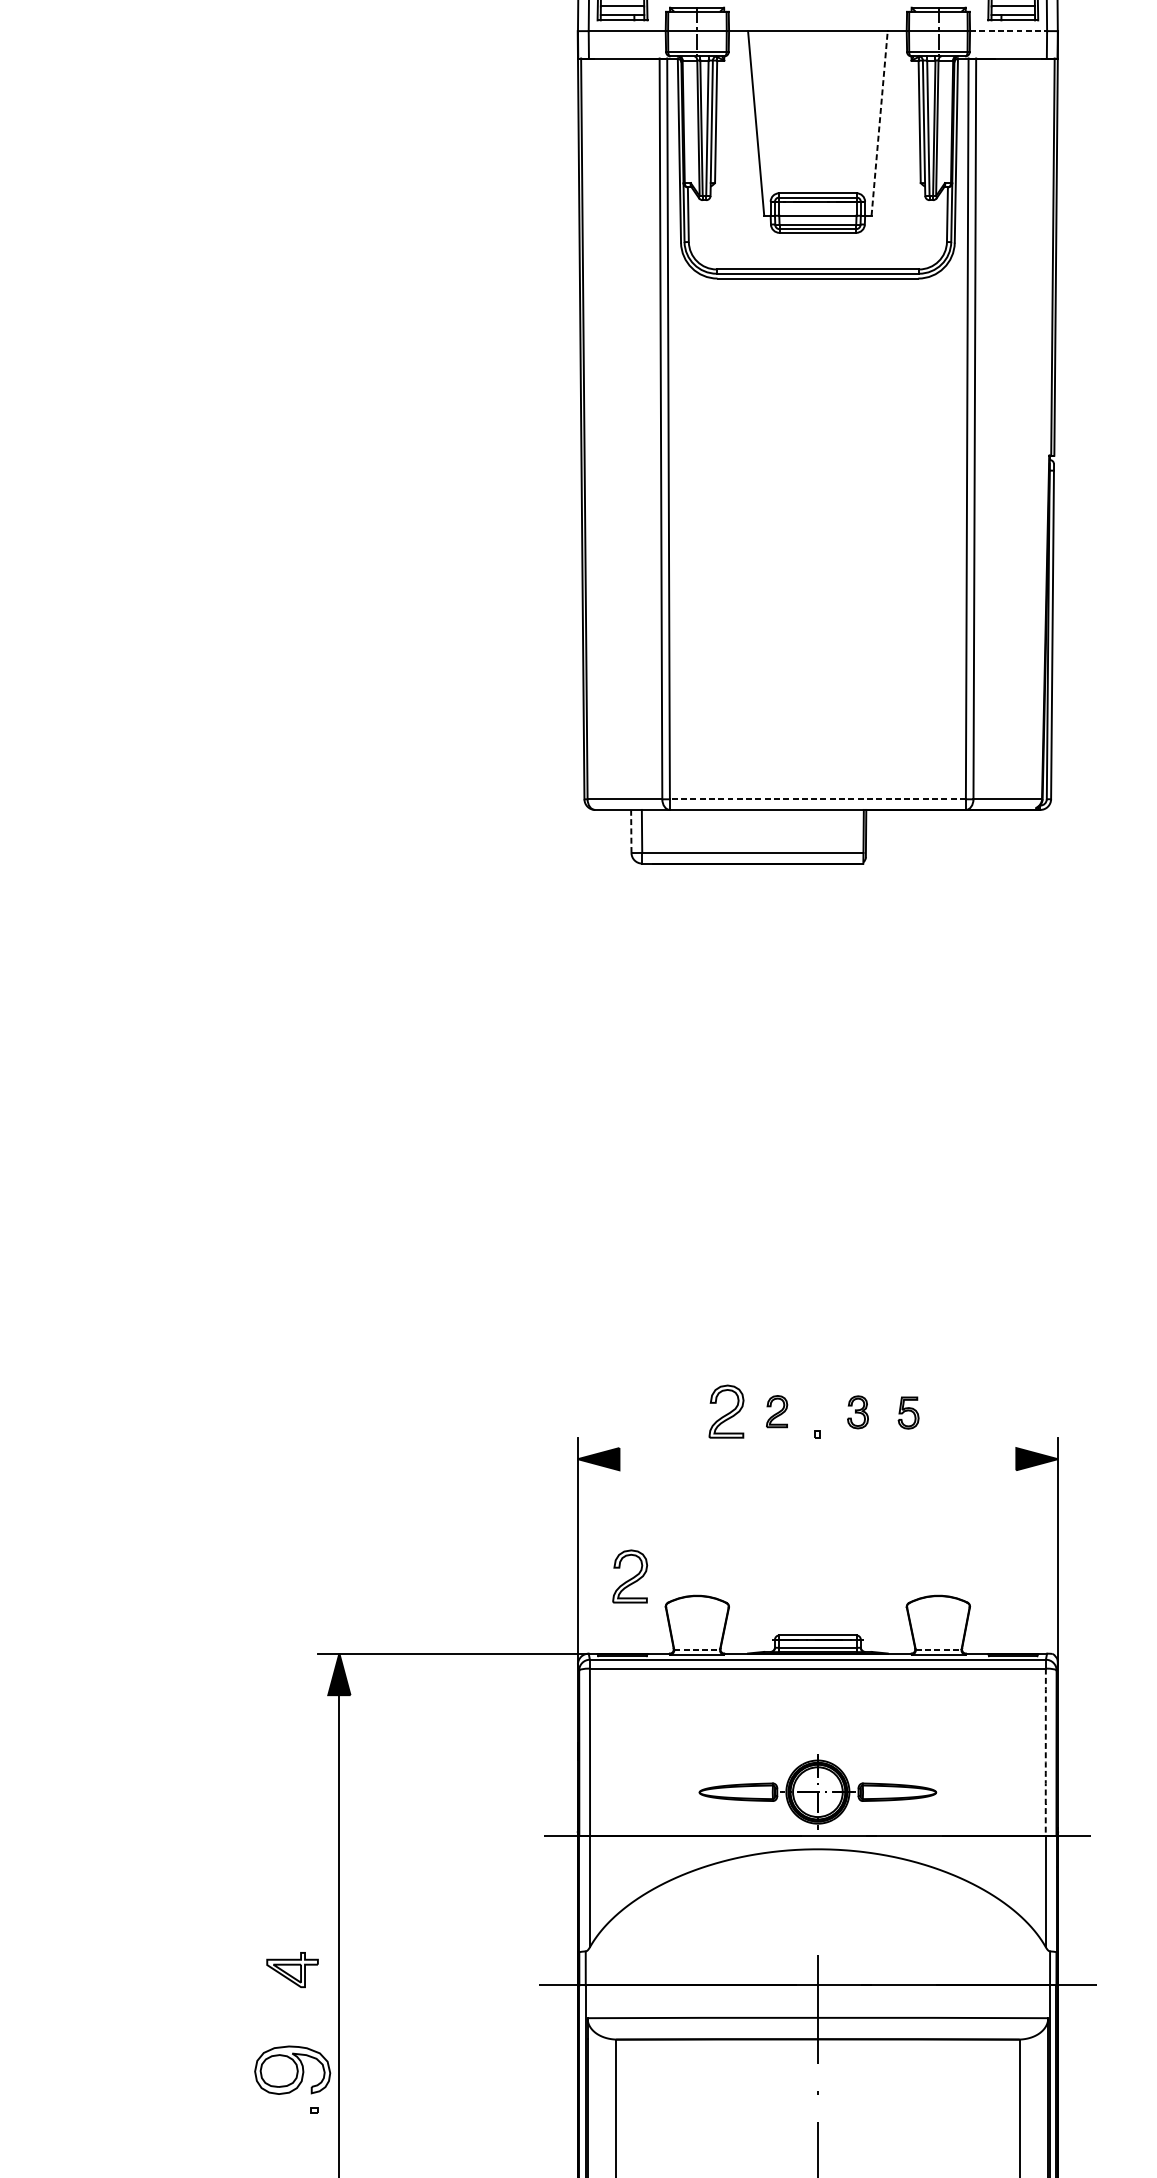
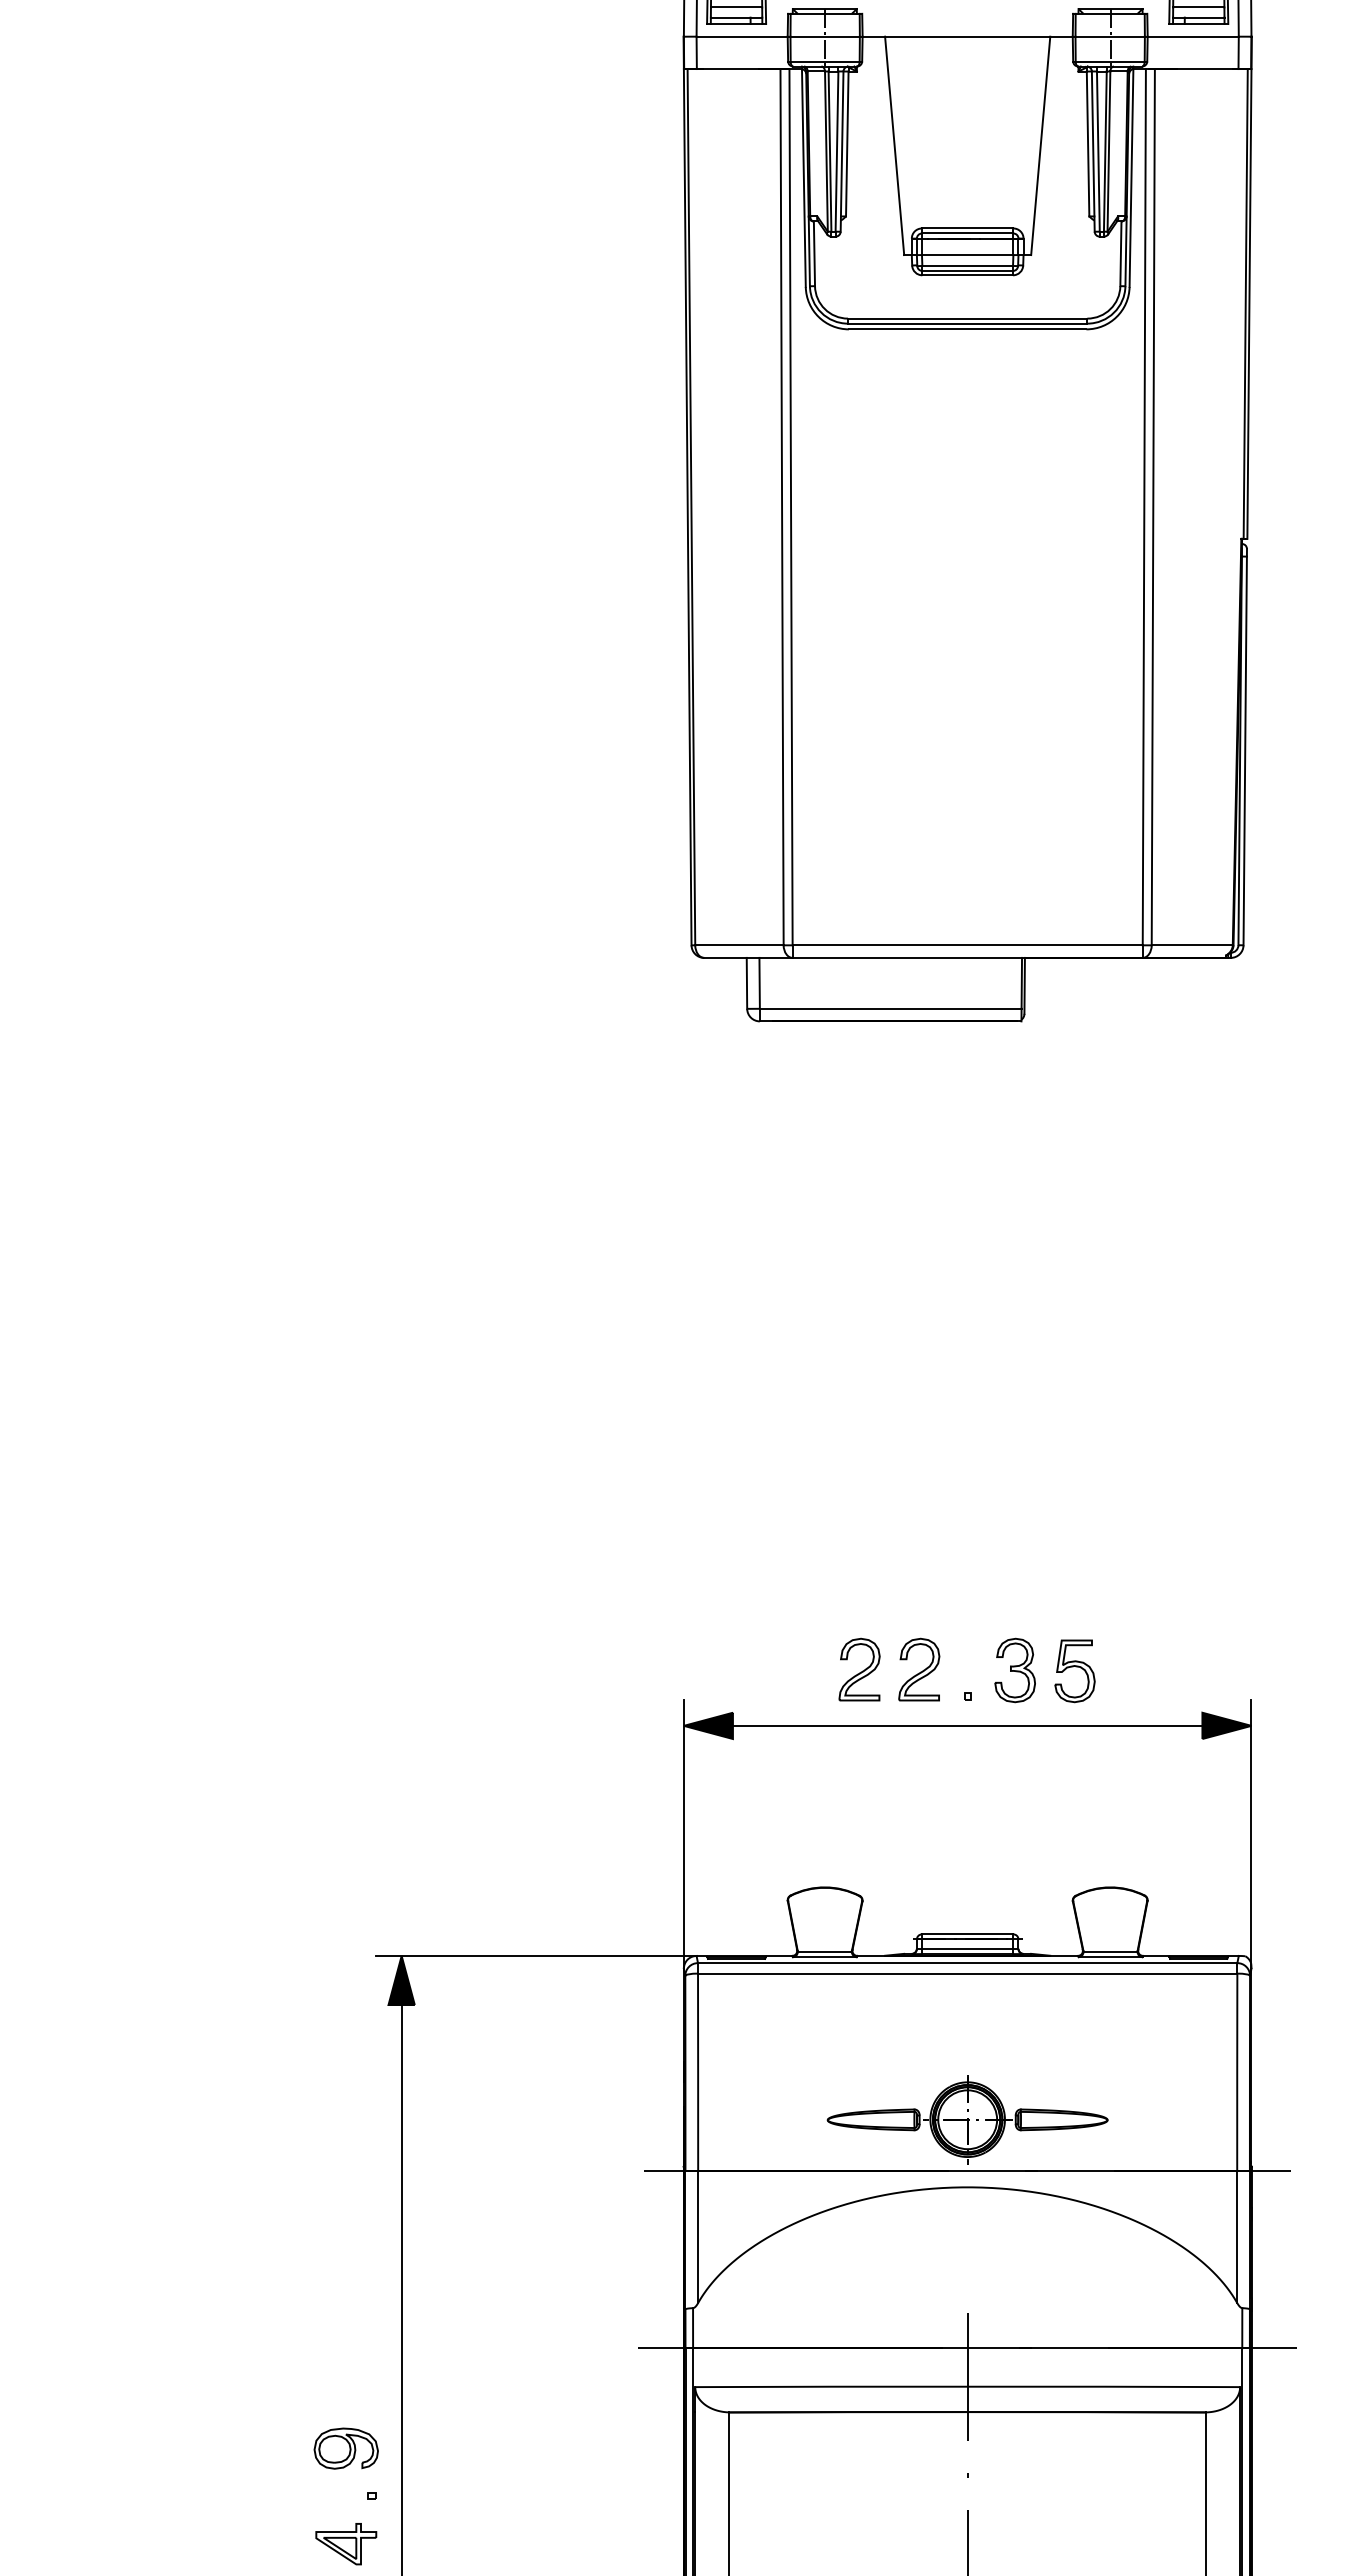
line: (1008, 30) -> (1193, 36), dashed -> solid
line: (879, 123) -> (1040, 145), dashed -> solid
line: (817, 799) -> (967, 945), dashed -> solid
line: (630, 830) -> (746, 982), dashed -> solid
part: (777, 1411) -> (919, 1669), size x1.67
part: (857, 1412) -> (1014, 1670), size x1.67
part: (908, 1413) -> (1074, 1671), size x1.67
line: (817, 1458) -> (967, 1725), added
part: (630, 1576) -> (745, 1864), removed
line: (697, 1650) -> (825, 1952), dashed -> solid
line: (939, 1650) -> (1111, 1952), dashed -> solid
arc: (1046, 1752) -> (1237, 2072), dashed -> solid
part: (292, 1970) -> (346, 2544), moved
part: (291, 2070) -> (345, 2448), size x0.71

